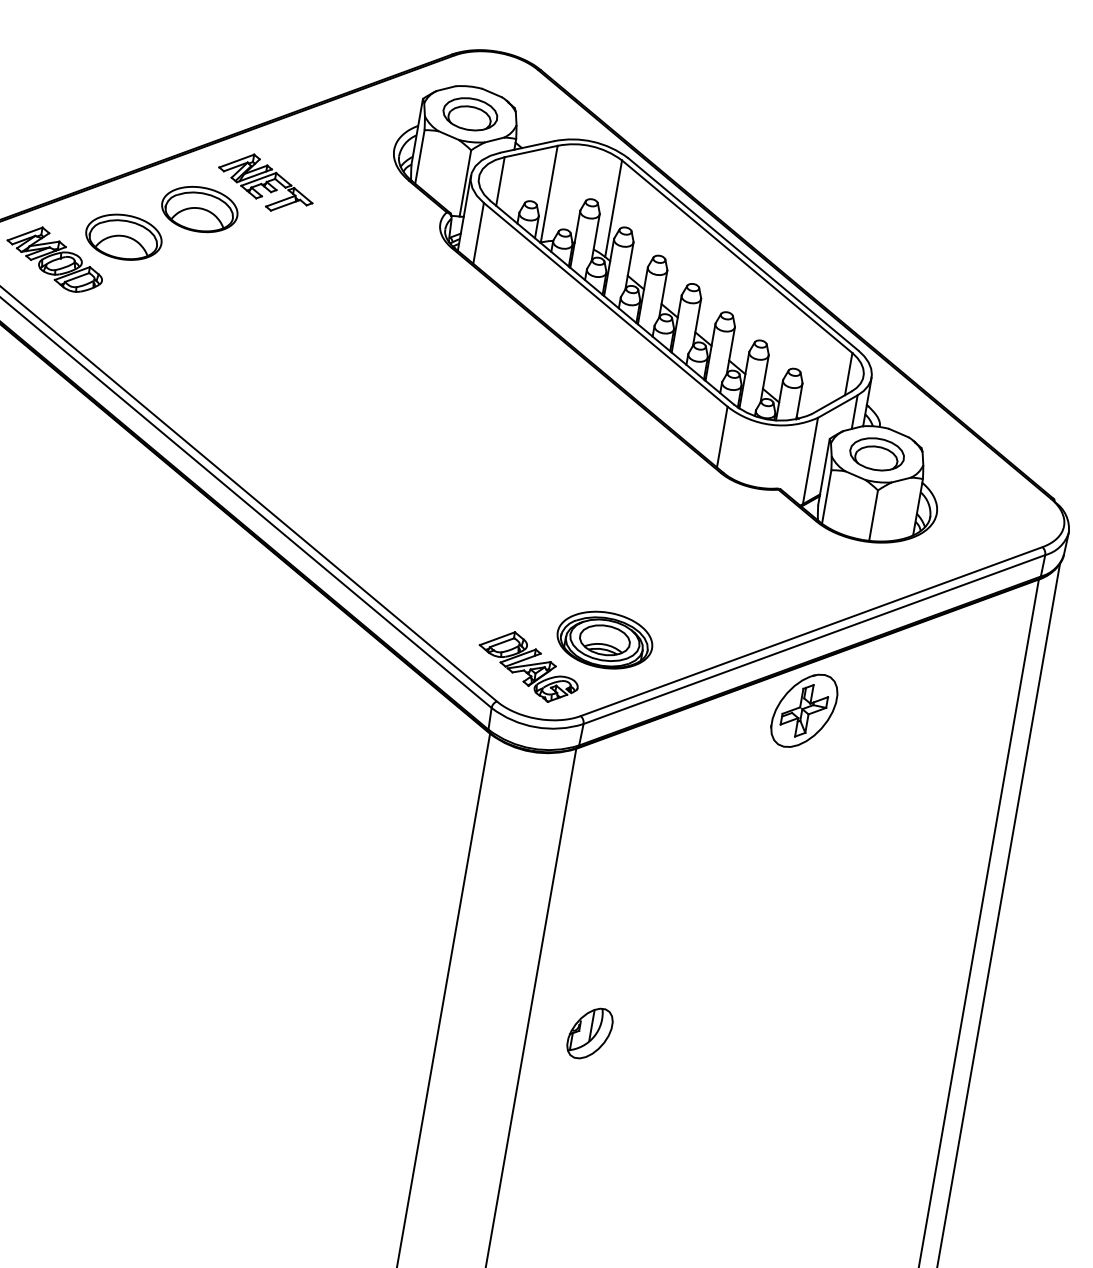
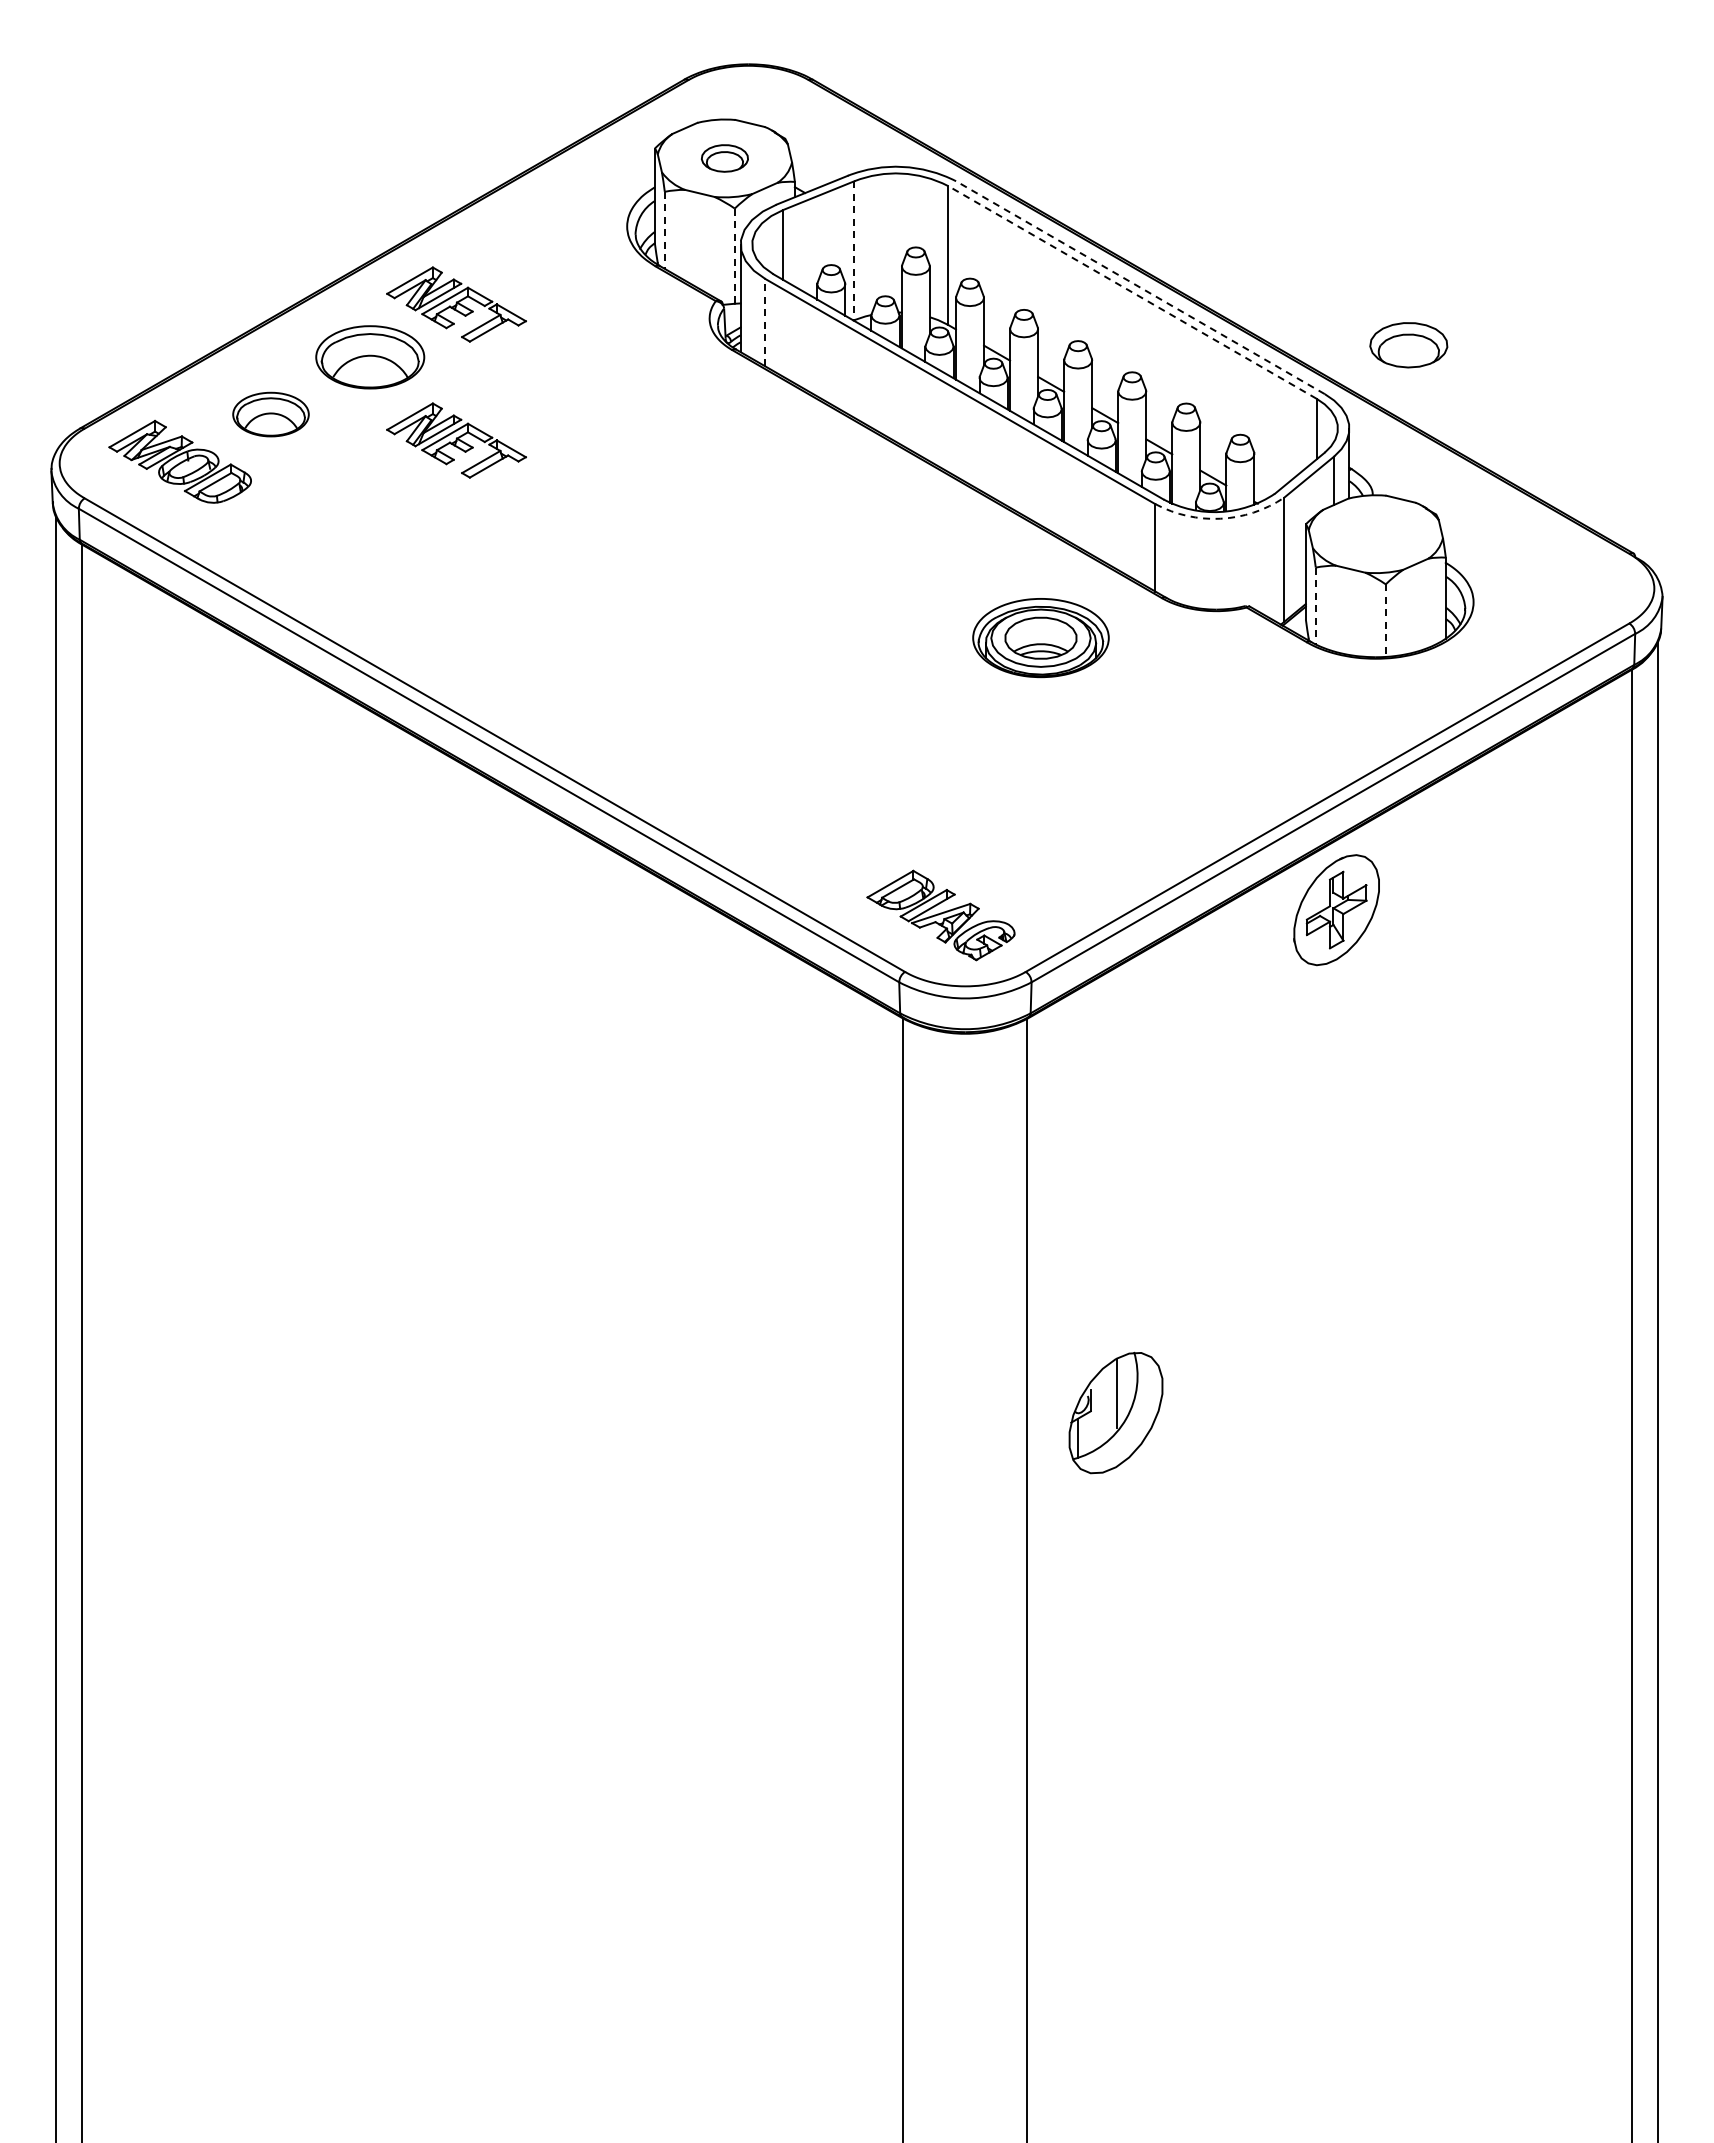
part: (470, 114) -> (724, 158), size x0.6
line: (419, 157) -> (664, 230), solid -> dashed
line: (465, 183) -> (734, 256), solid -> dashed
line: (549, 194) -> (854, 251), solid -> dashed
line: (478, 233) -> (765, 322), solid -> dashed
part: (123, 237) -> (270, 414), size x0.7
line: (743, 254) -> (1140, 287), solid -> dashed
line: (737, 256) -> (1132, 292), solid -> dashed
part: (249, 277) -> (456, 440), added
arc: (771, 424) -> (1220, 518), solid -> dashed
part: (876, 454) -> (1408, 345), moved
line: (826, 497) -> (1315, 606), solid -> dashed
line: (873, 516) -> (1385, 621), solid -> dashed
part: (604, 640) -> (1040, 638), moved
part: (589, 1033) -> (1115, 1412), size x1.6

